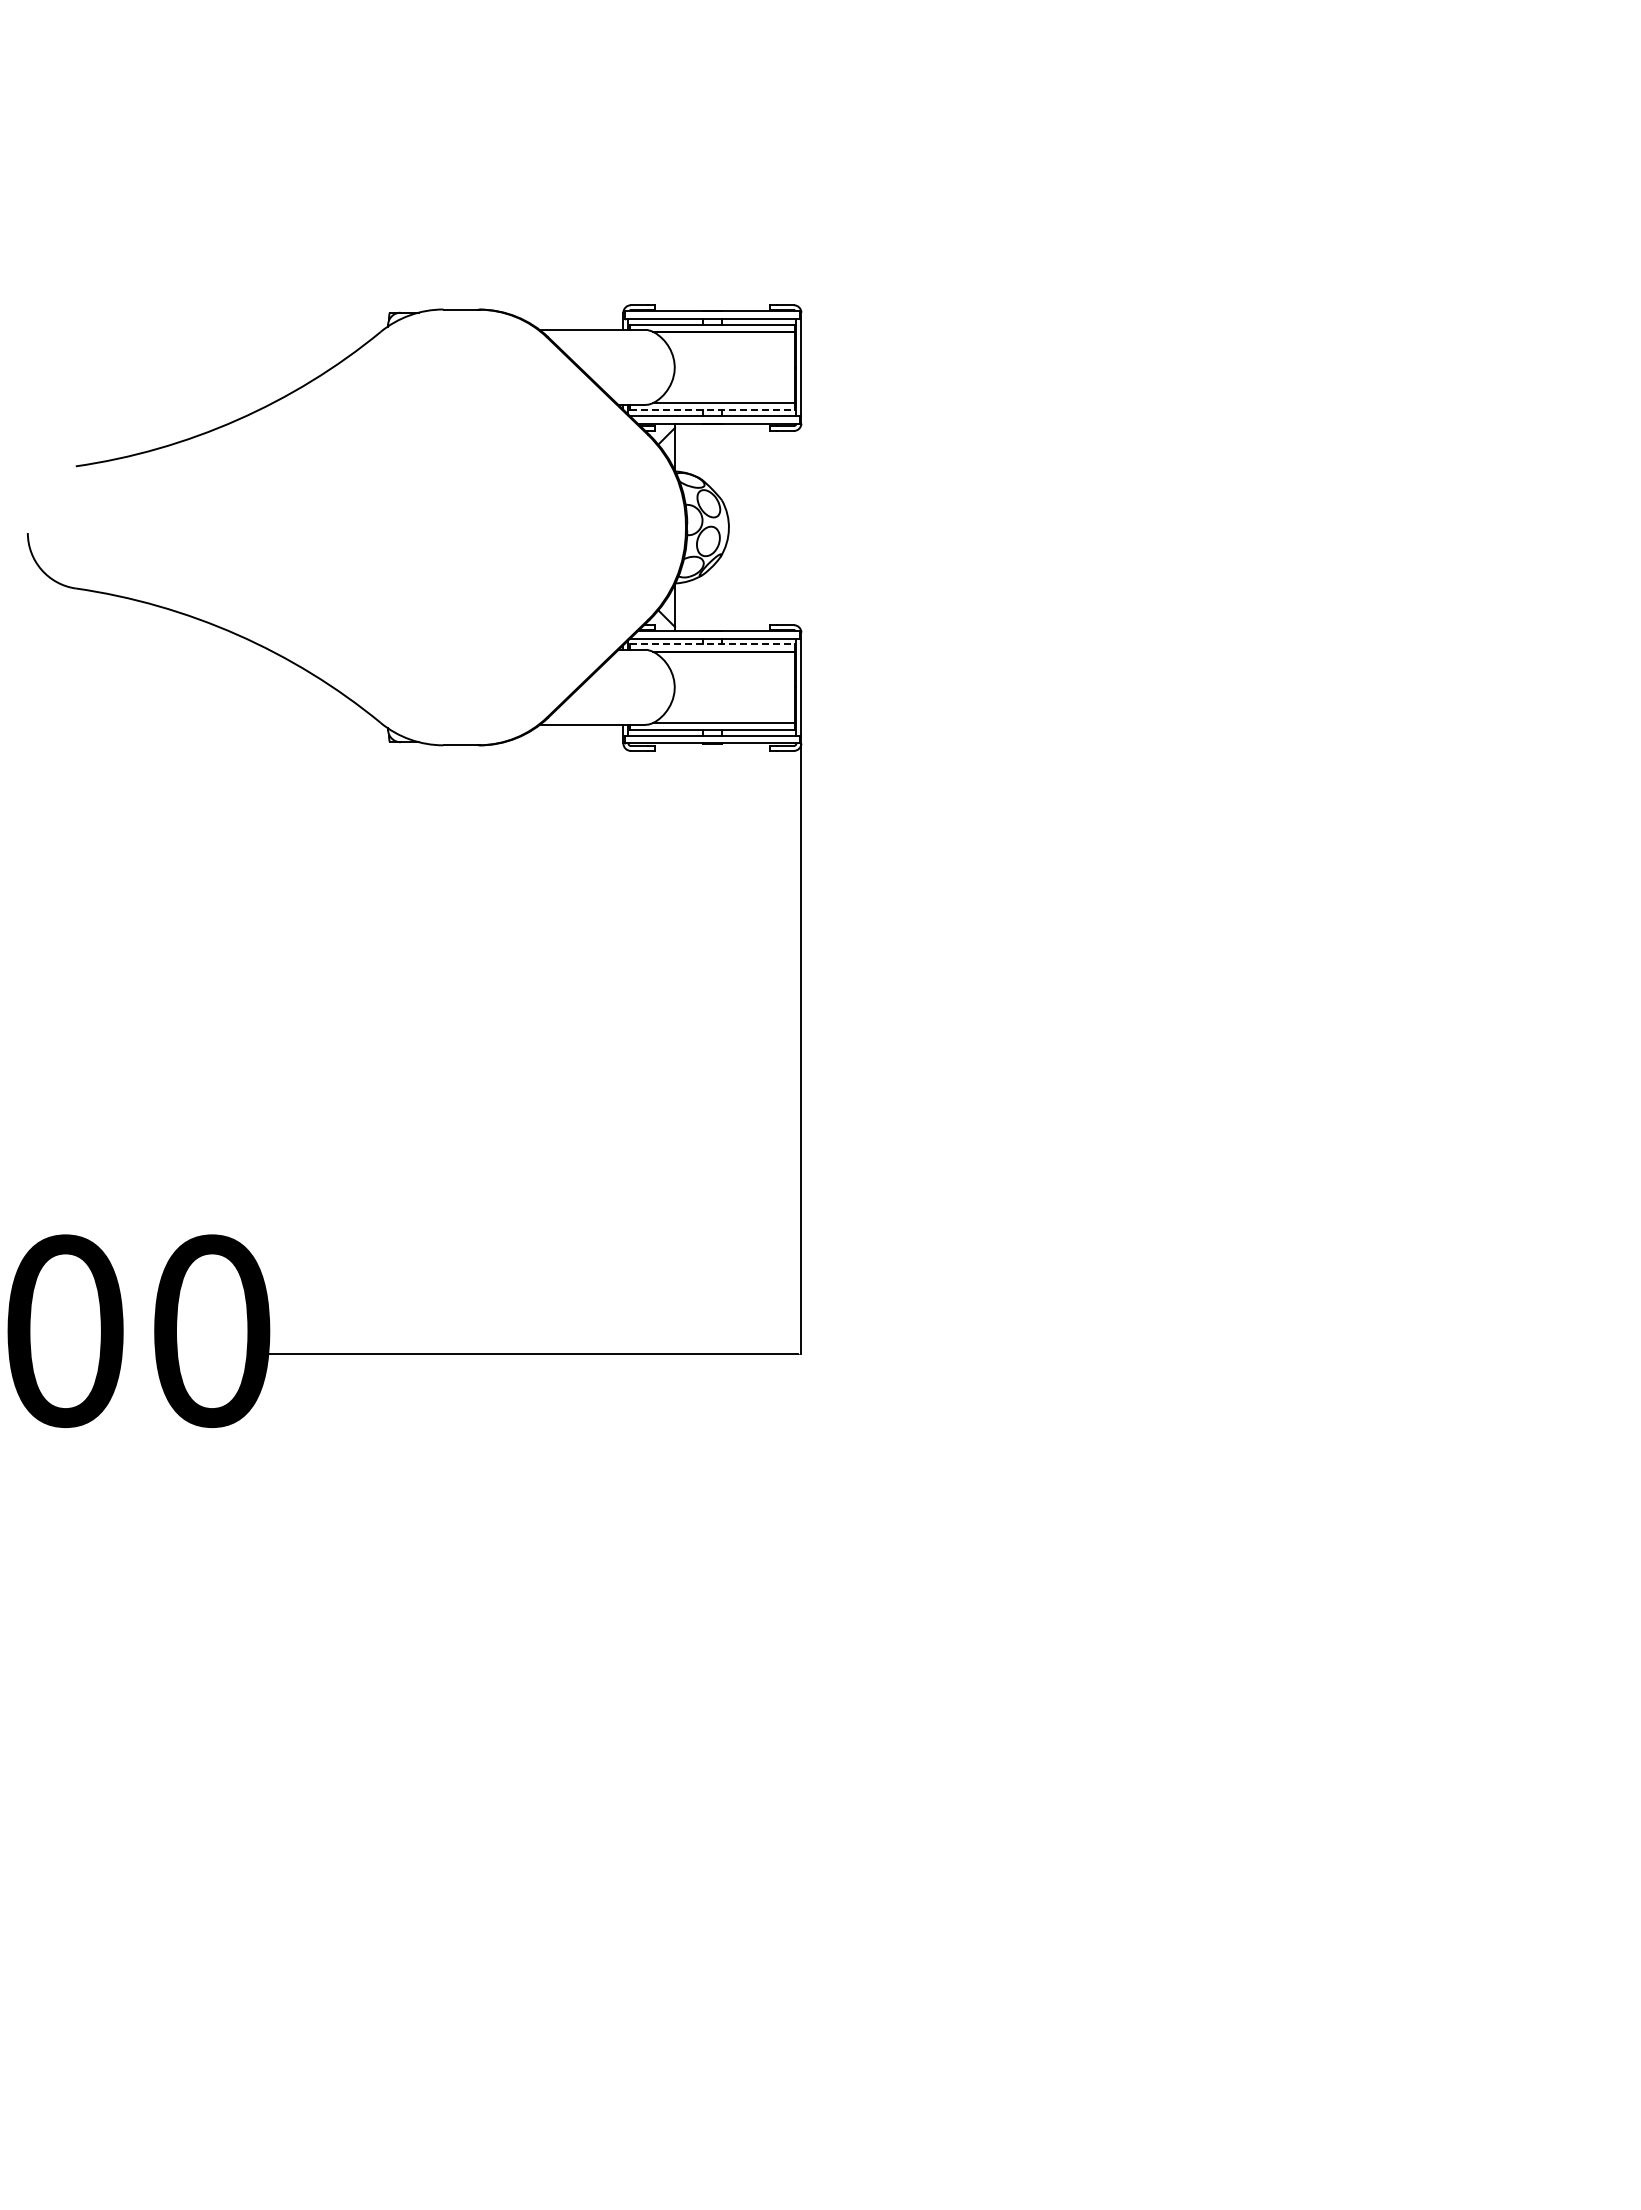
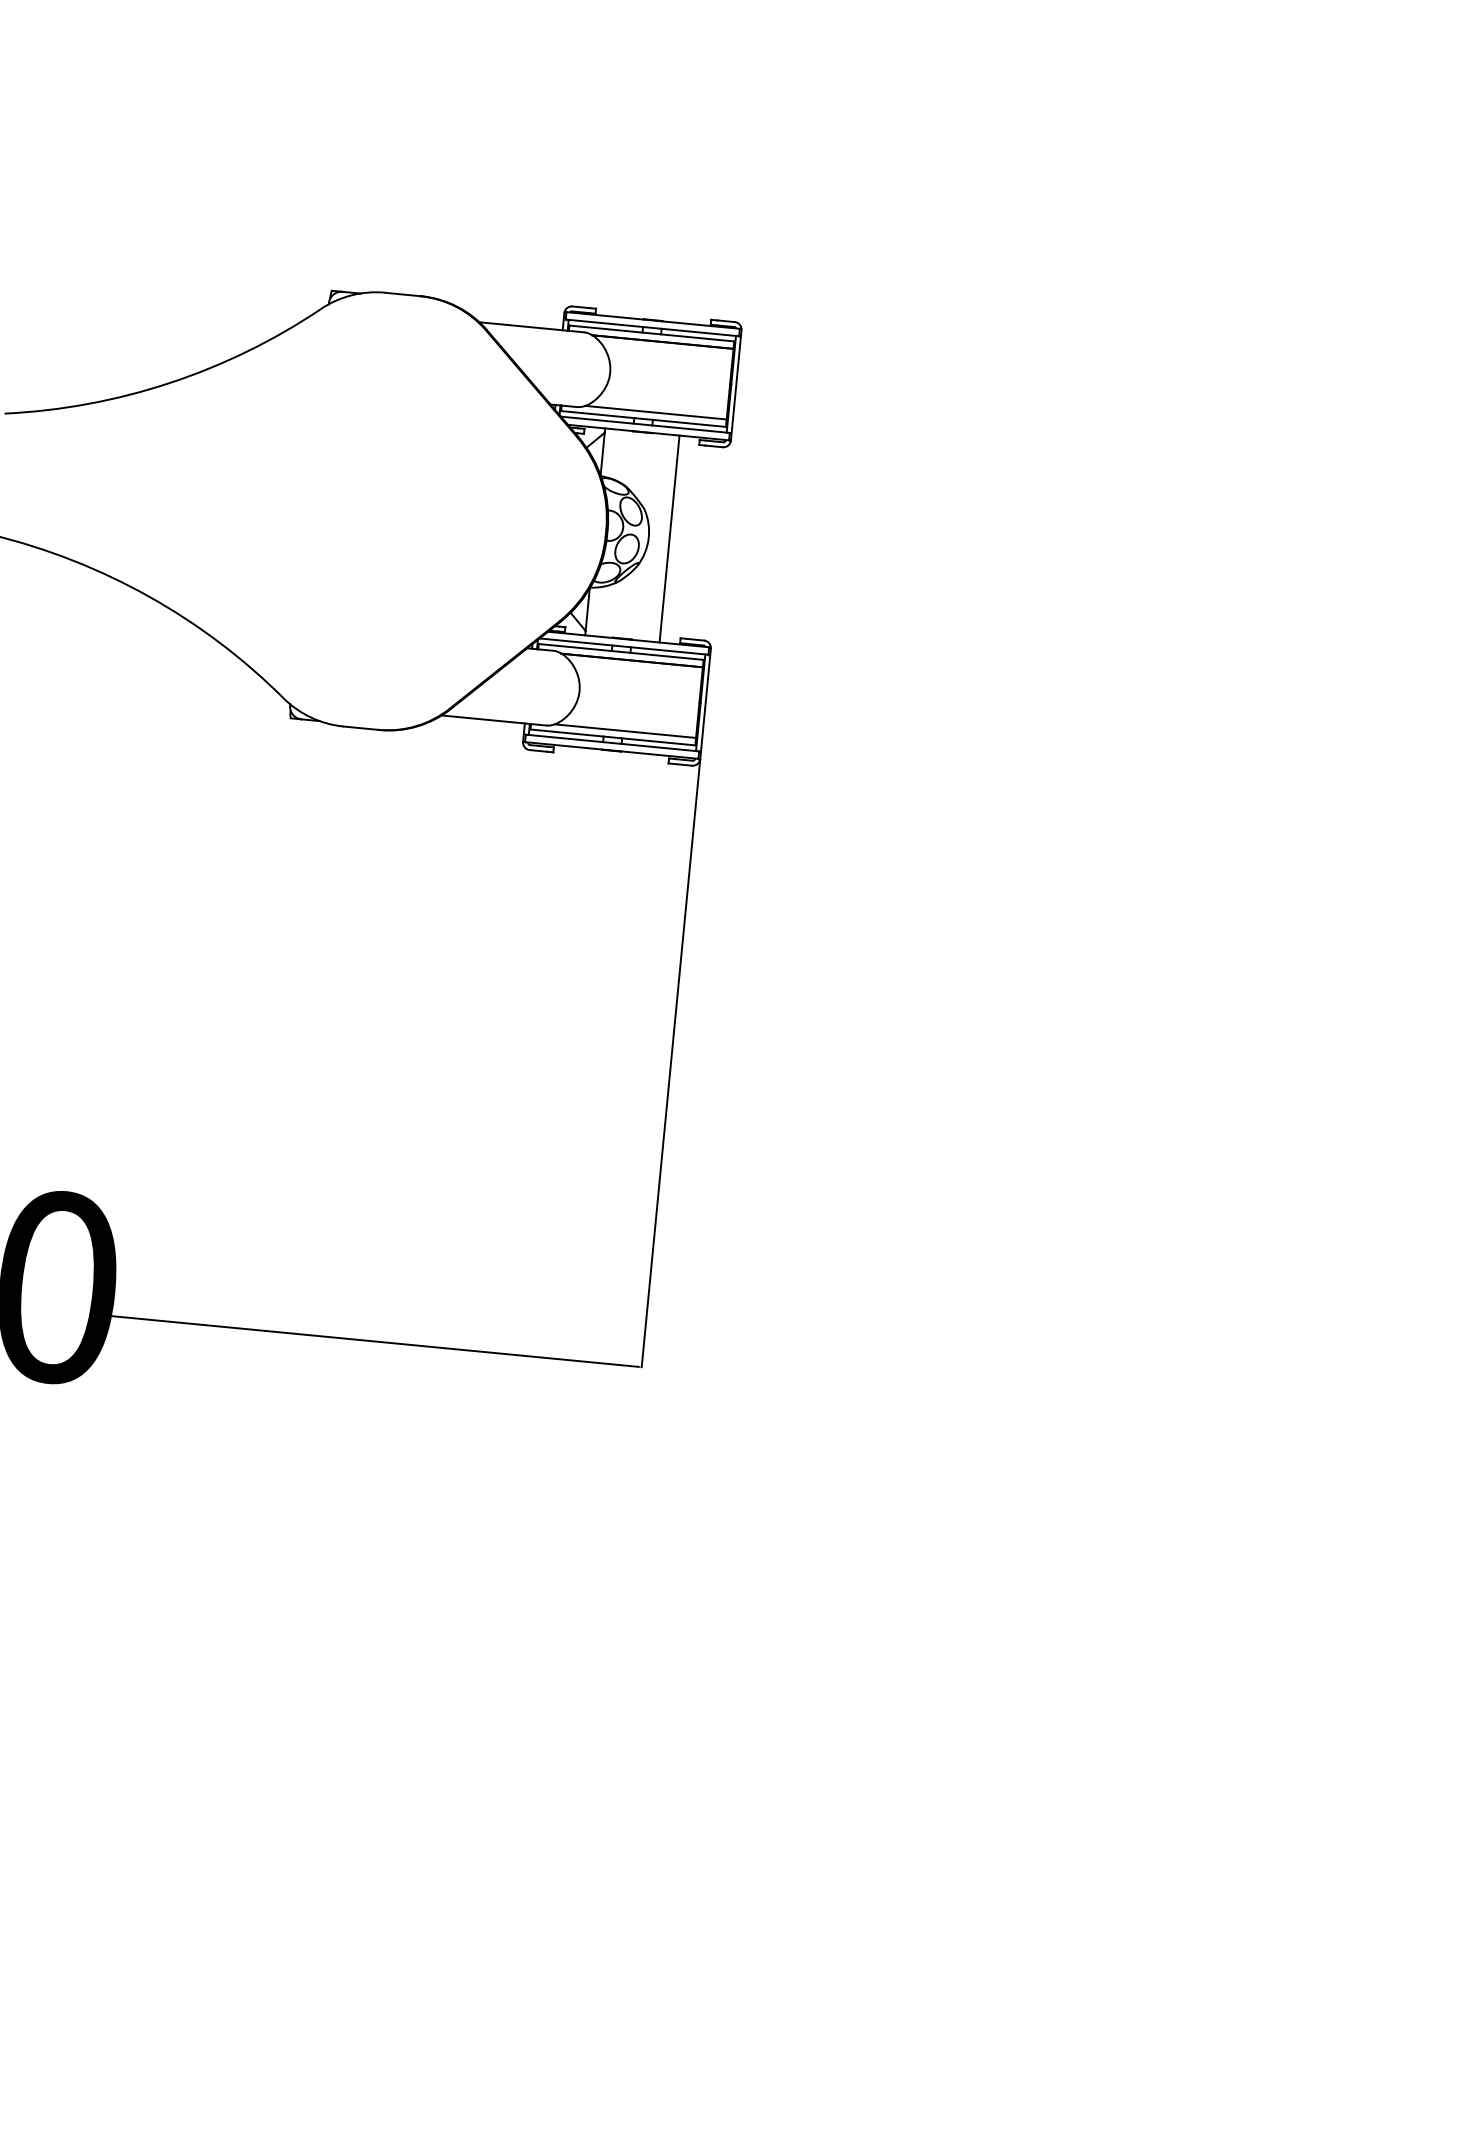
line: (712, 410) -> (643, 419), dashed -> solid
line: (749, 527) -> (669, 539), added
line: (712, 644) -> (621, 651), dashed -> solid

